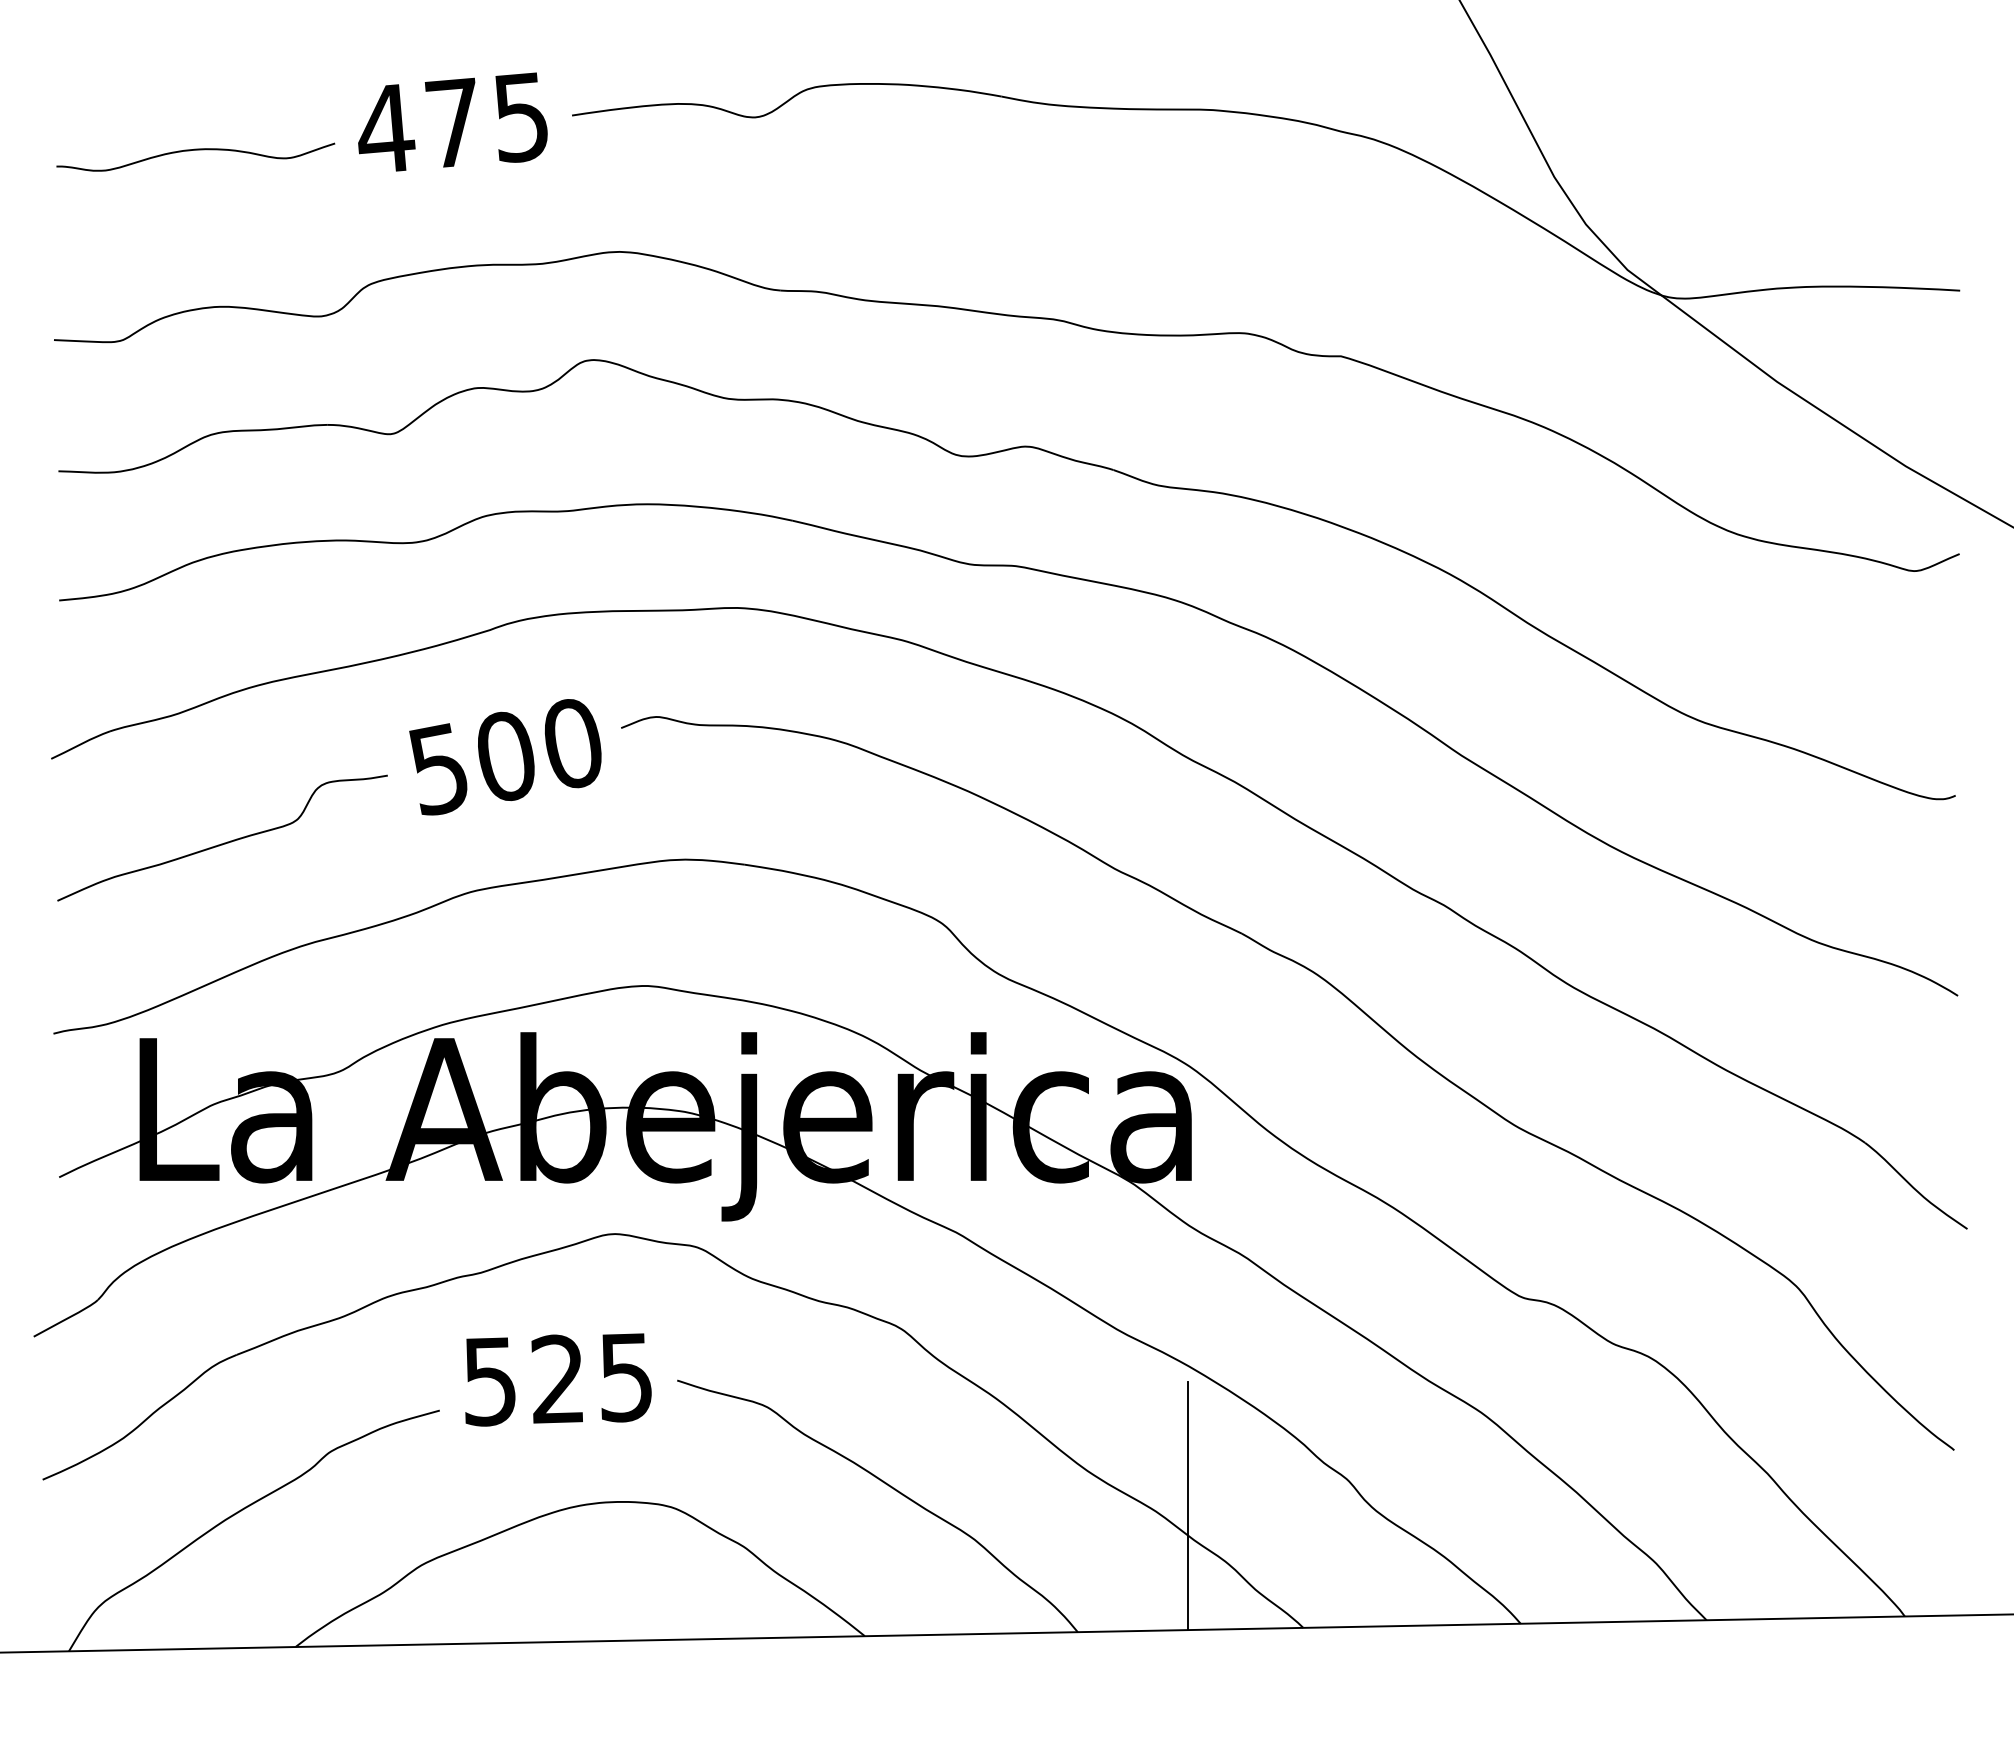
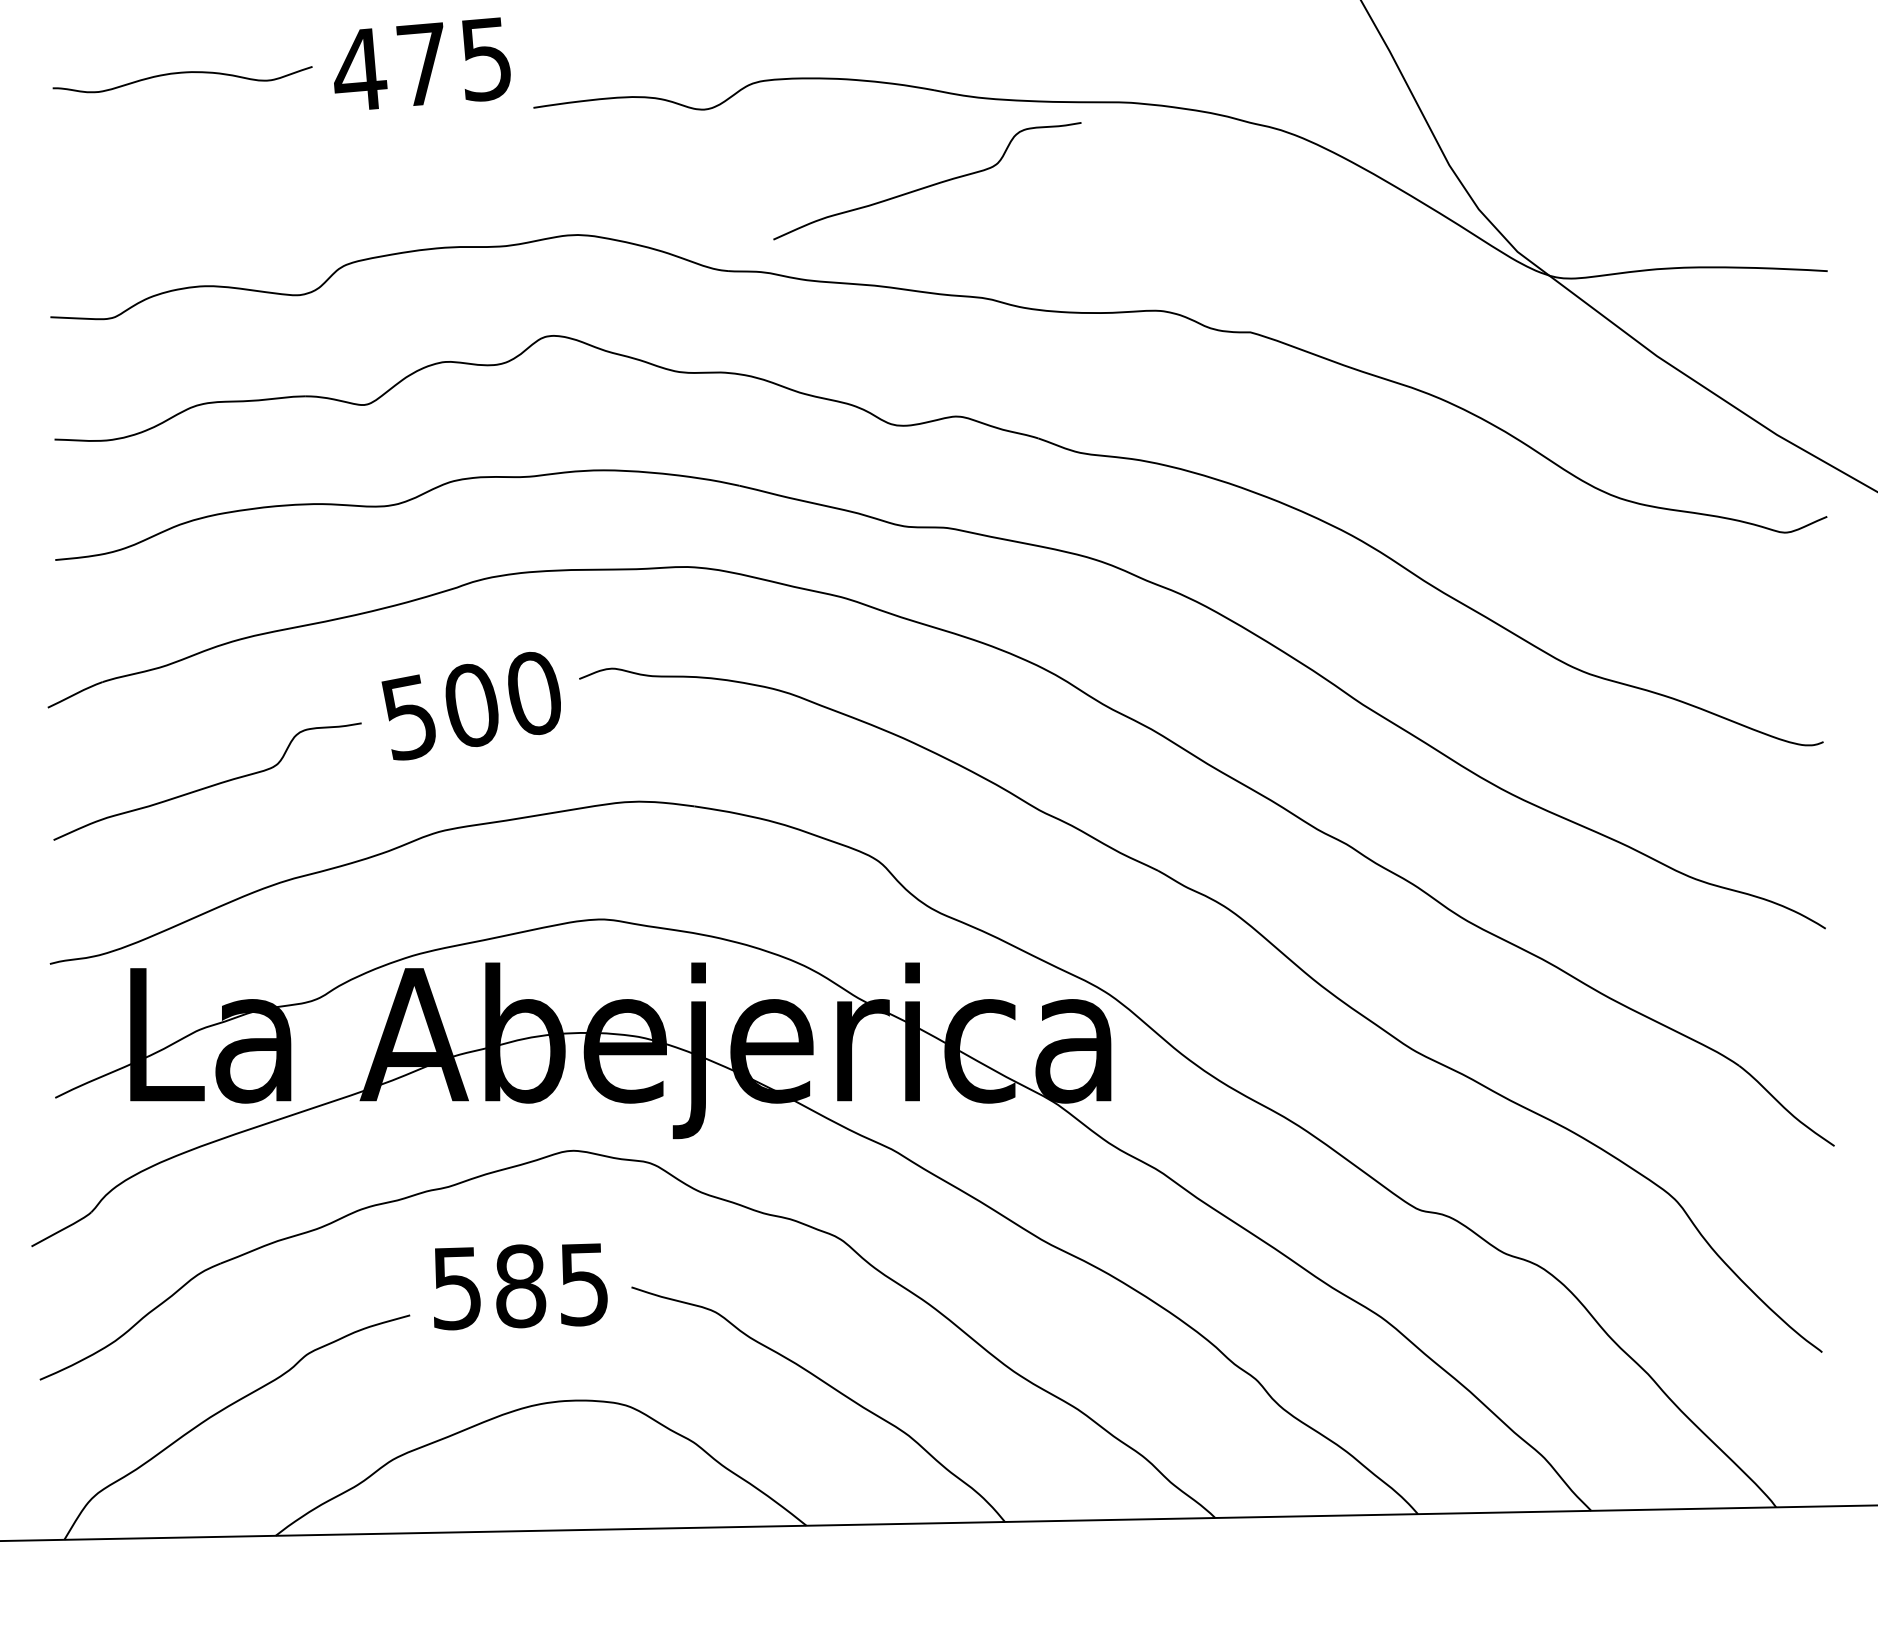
text: (452, 121) -> (421, 63), moved
curve: (195, 150) -> (182, 73), moved
curve: (996, 198) -> (929, 185), added
text: (558, 1379) -> (520, 1286), 525 -> 585
line: (1187, 1506) -> (1107, 1404), removed

